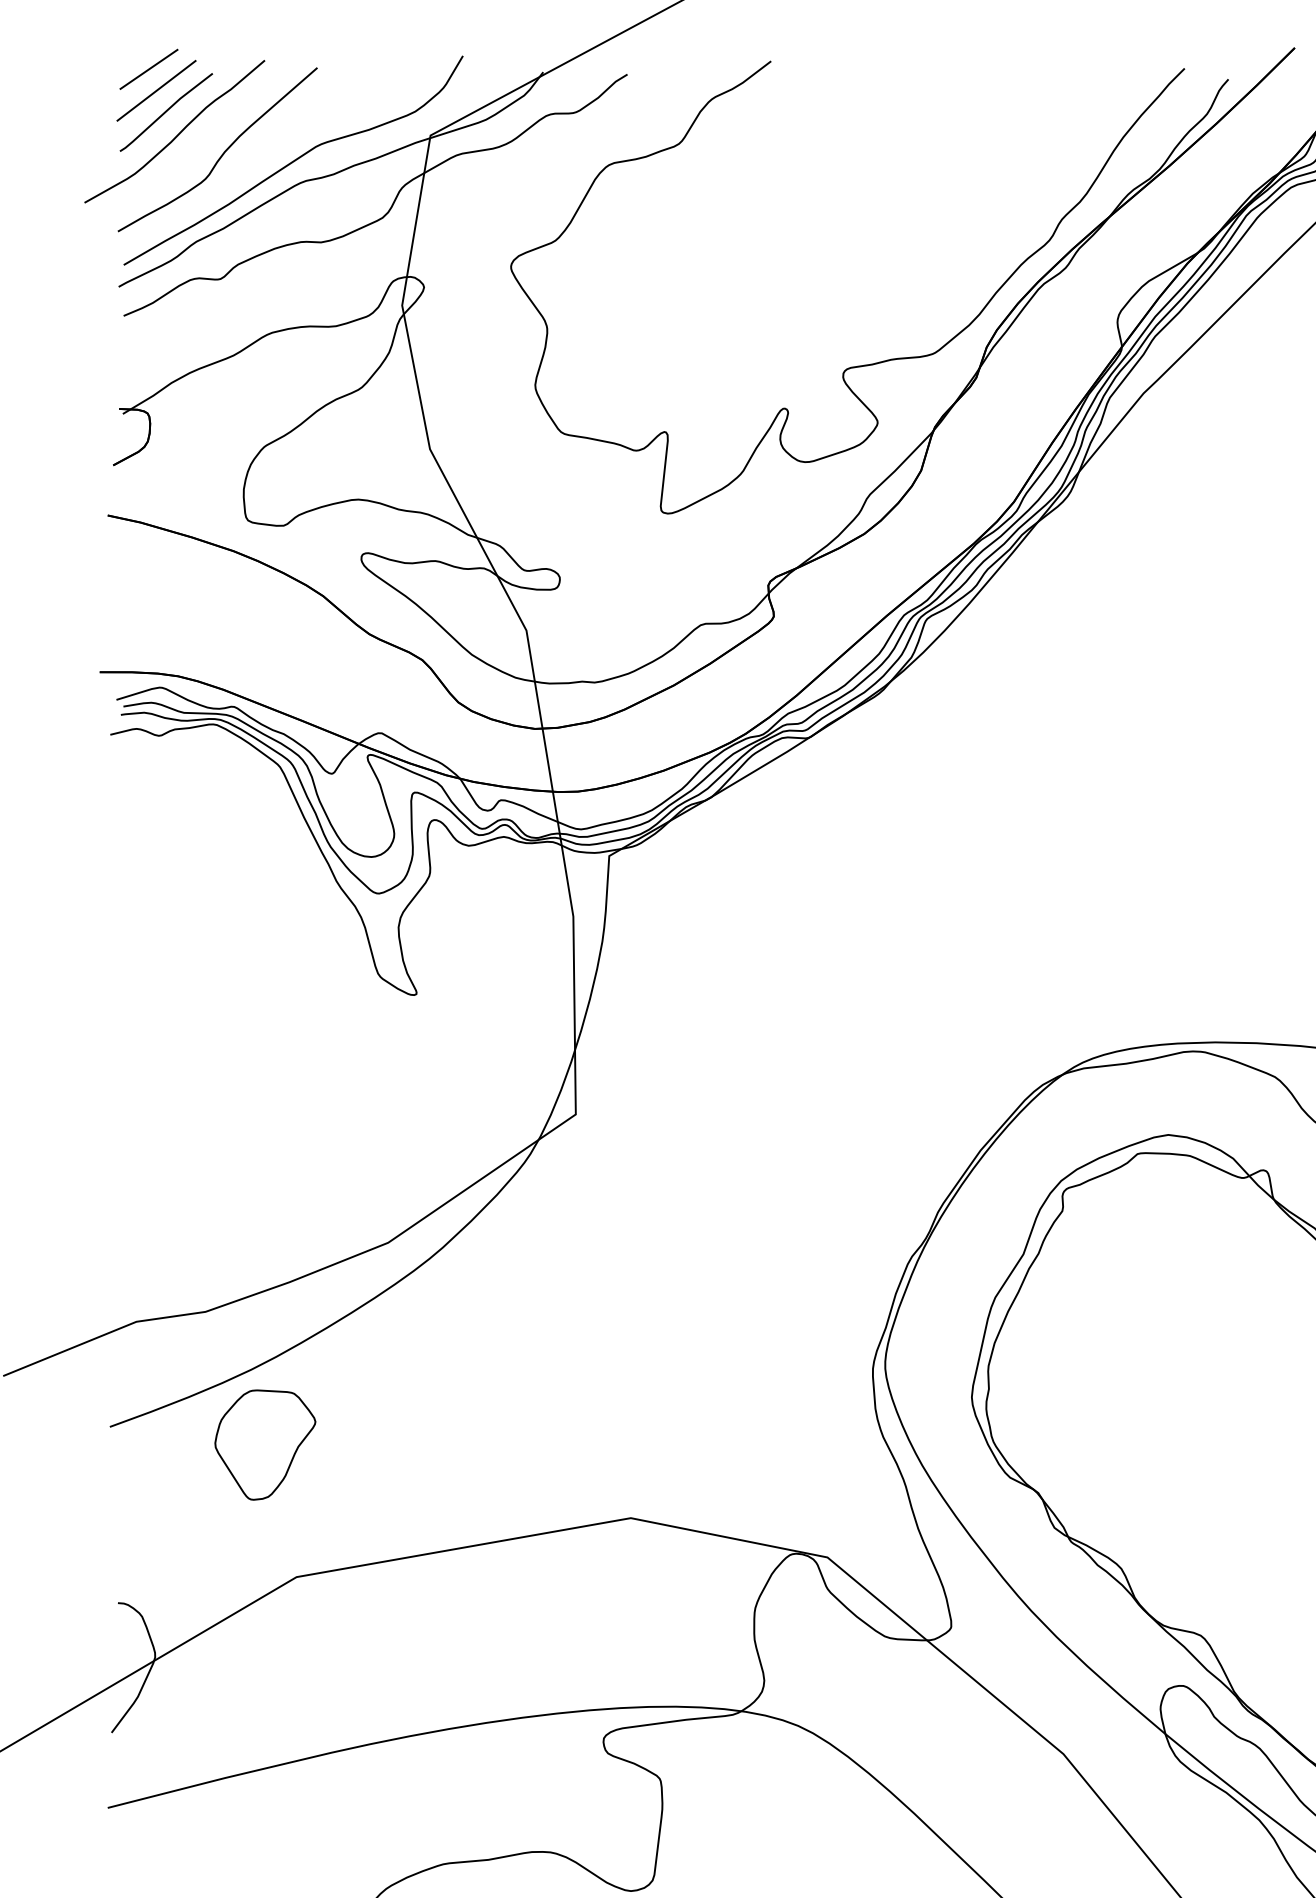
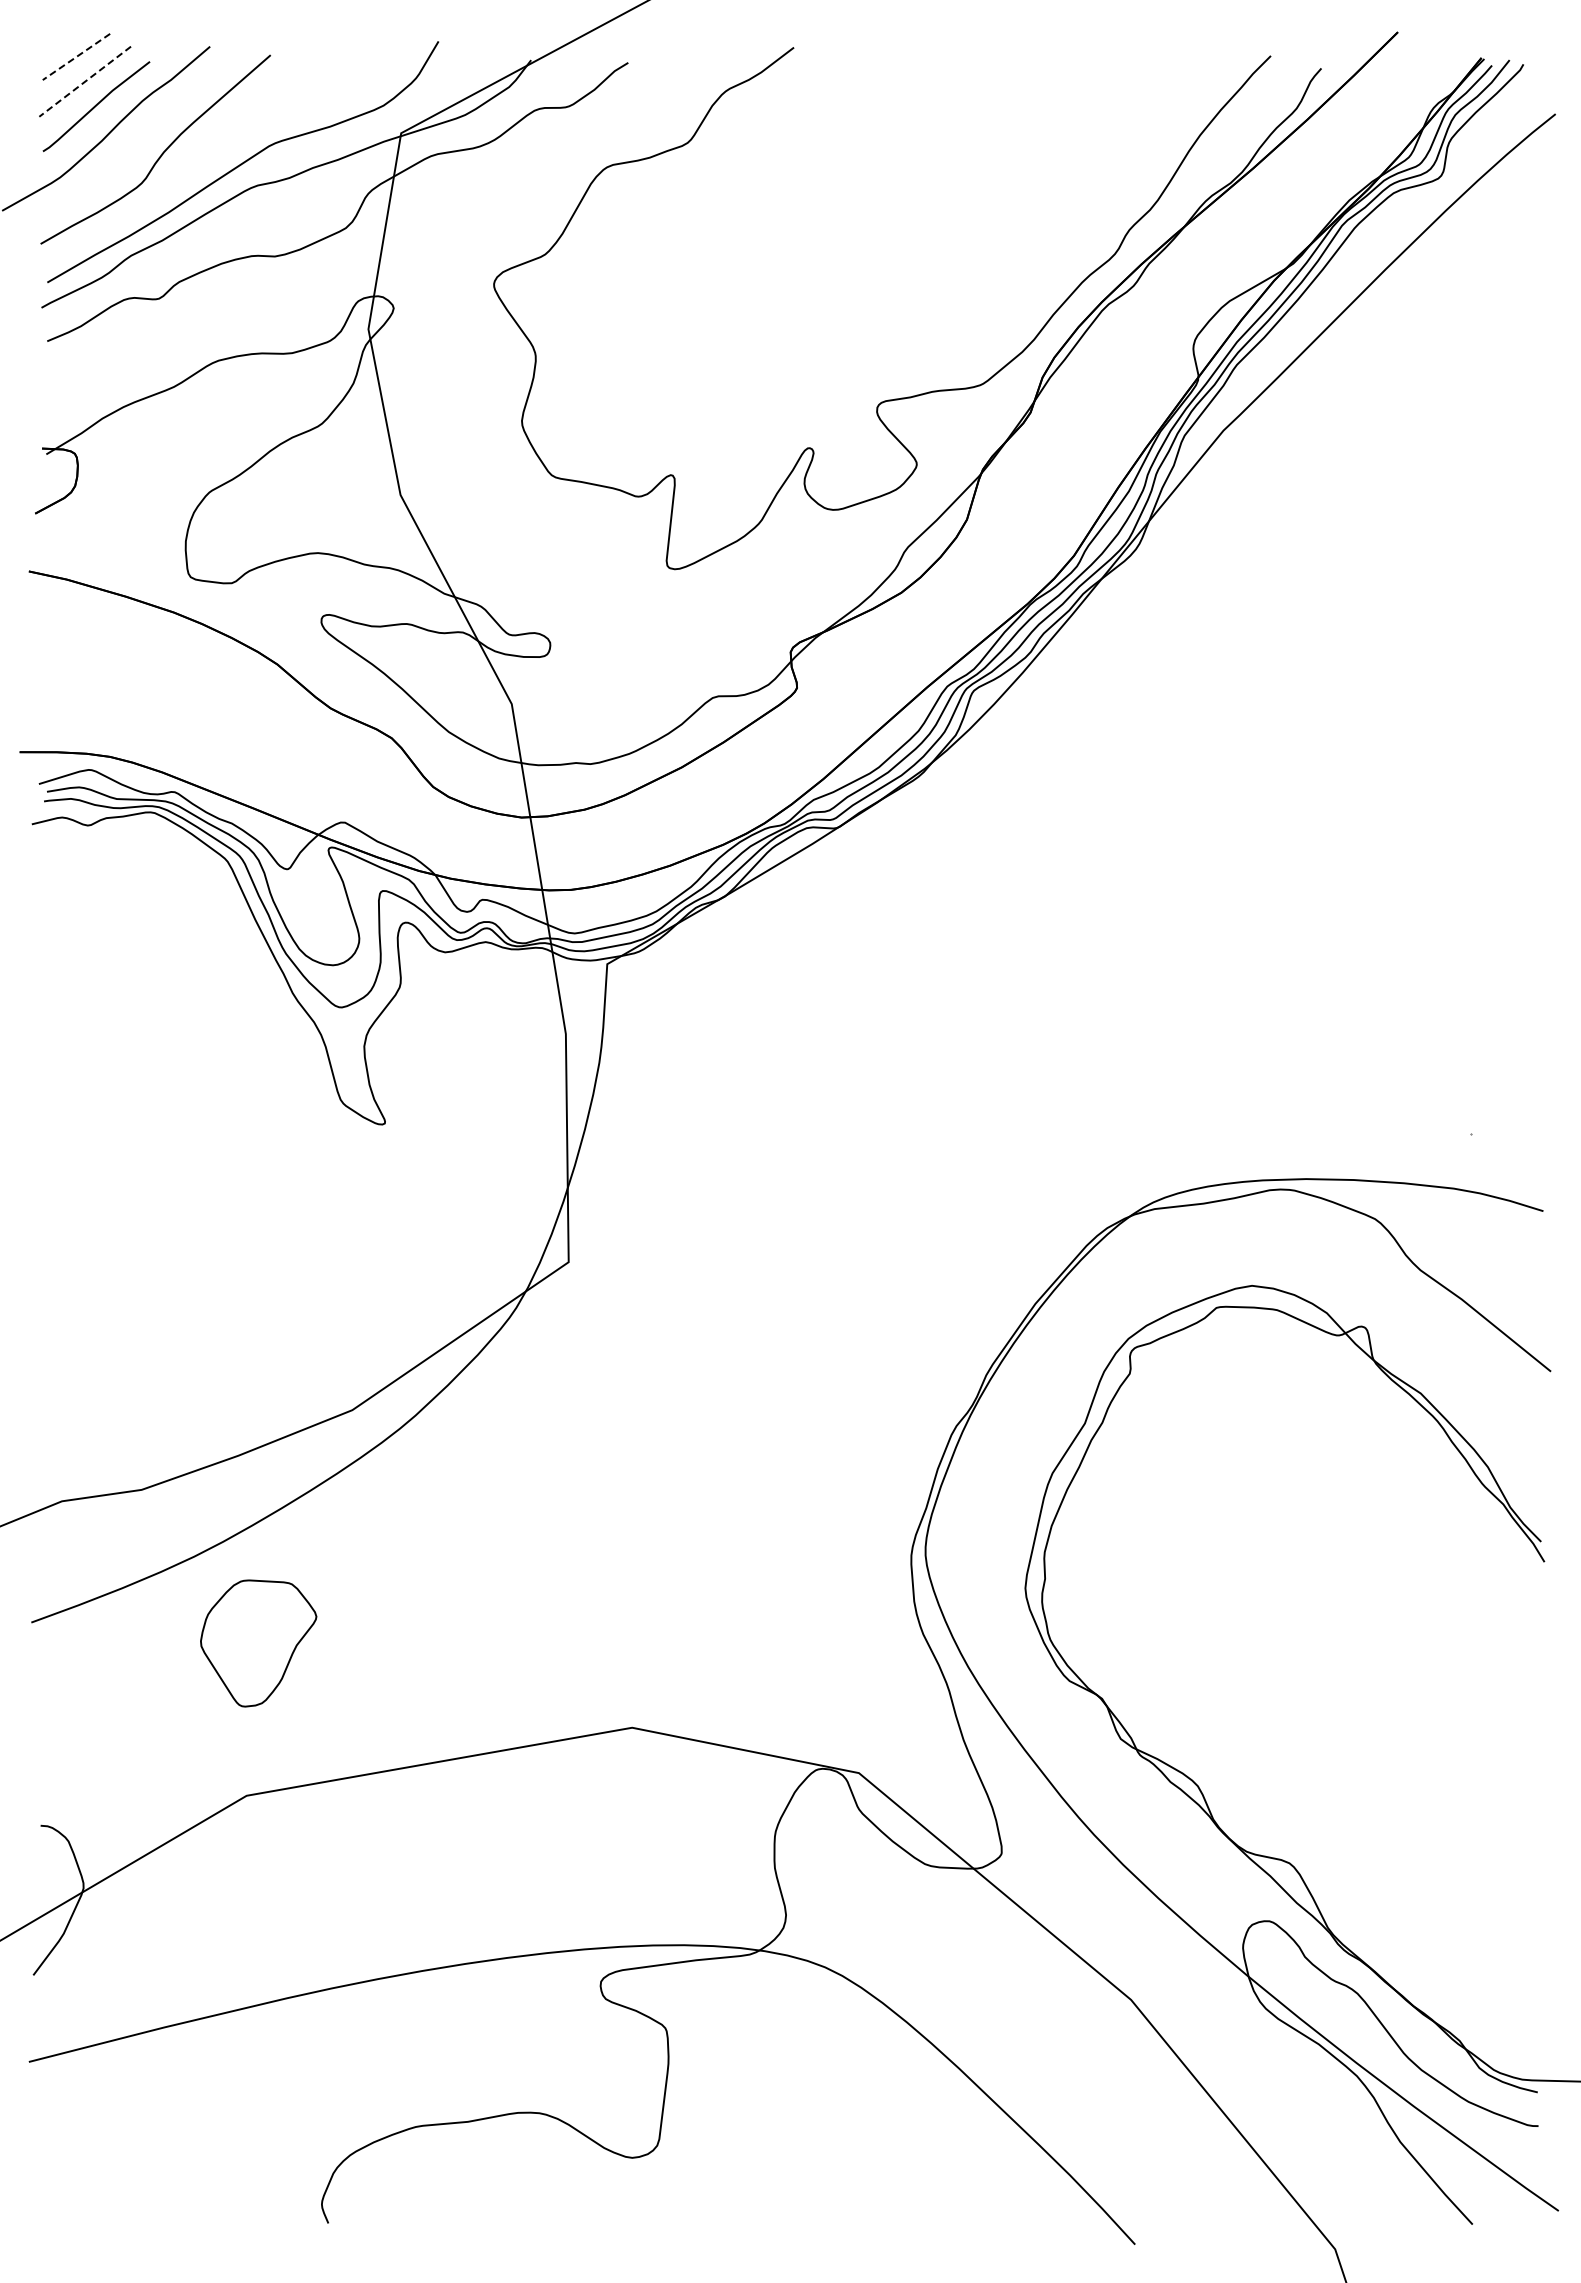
line: (149, 68) -> (76, 56), solid -> dashed
line: (156, 90) -> (85, 81), solid -> dashed
part: (265, 1445) -> (258, 1643), moved

